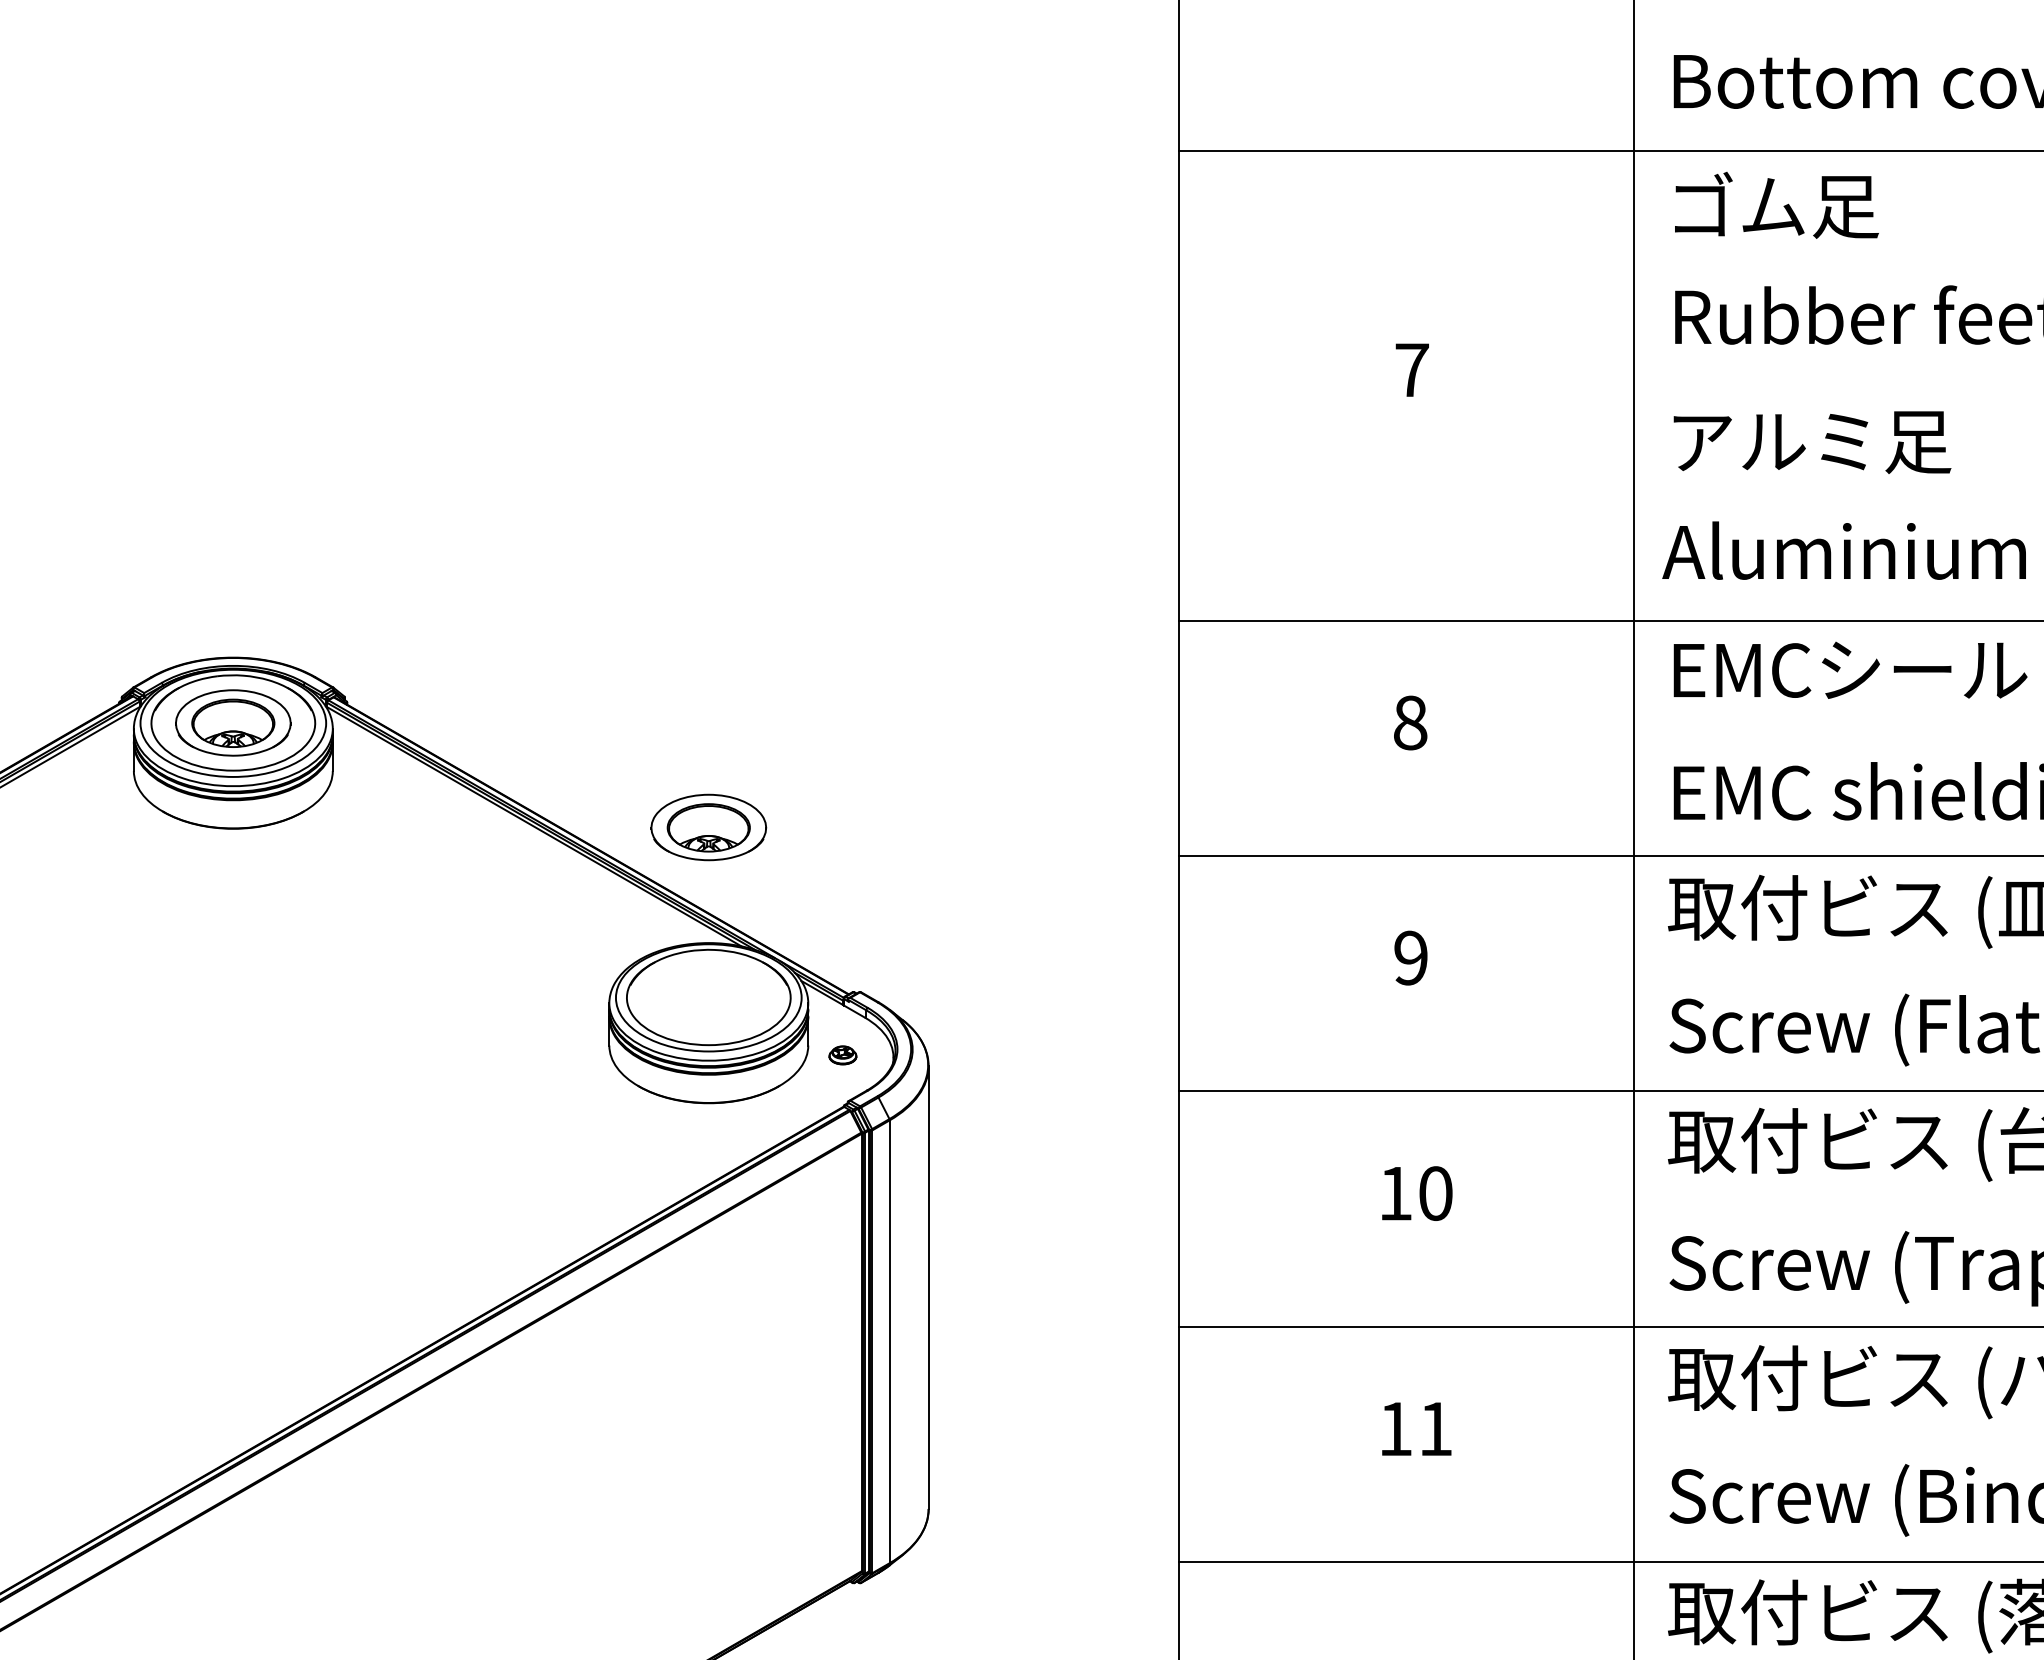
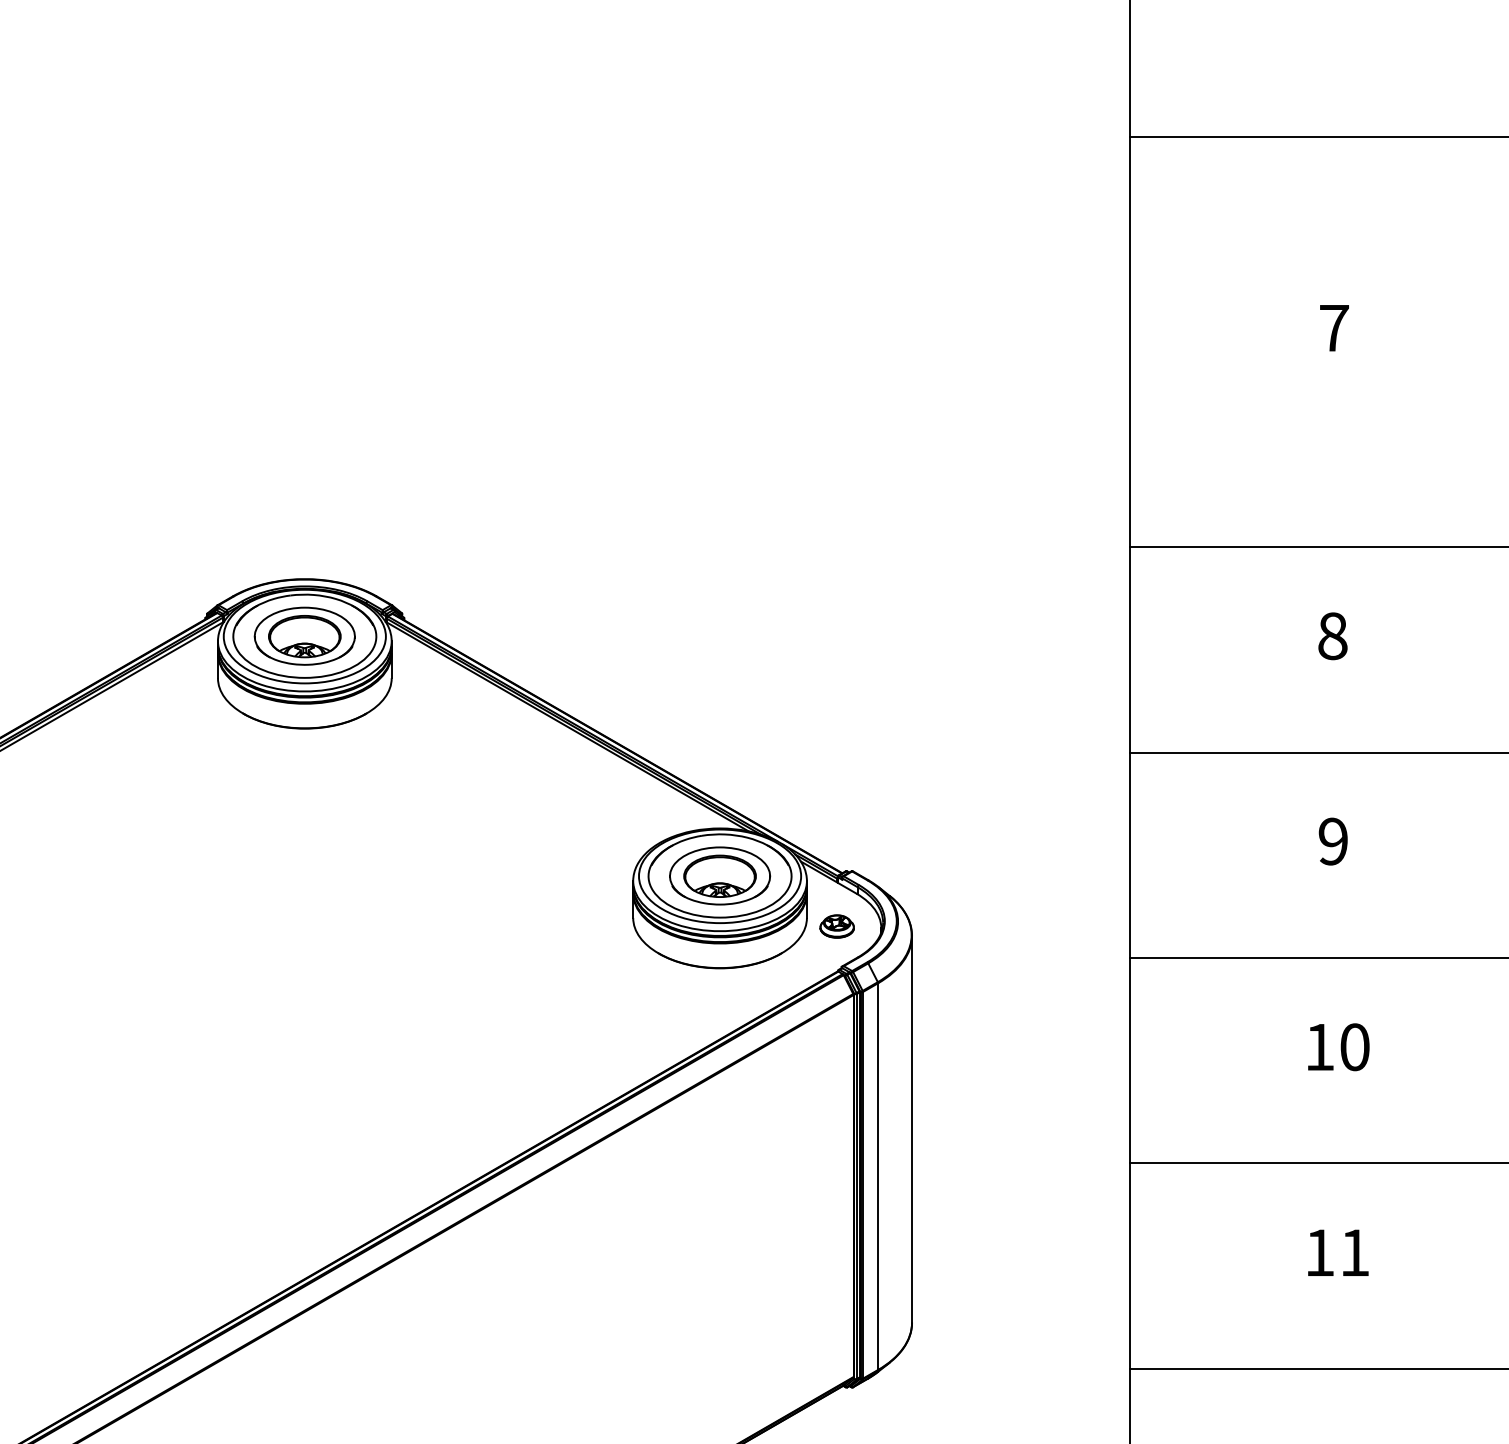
part: (708, 827) -> (719, 875), moved
part: (842, 1055) -> (836, 926), size x1.43

